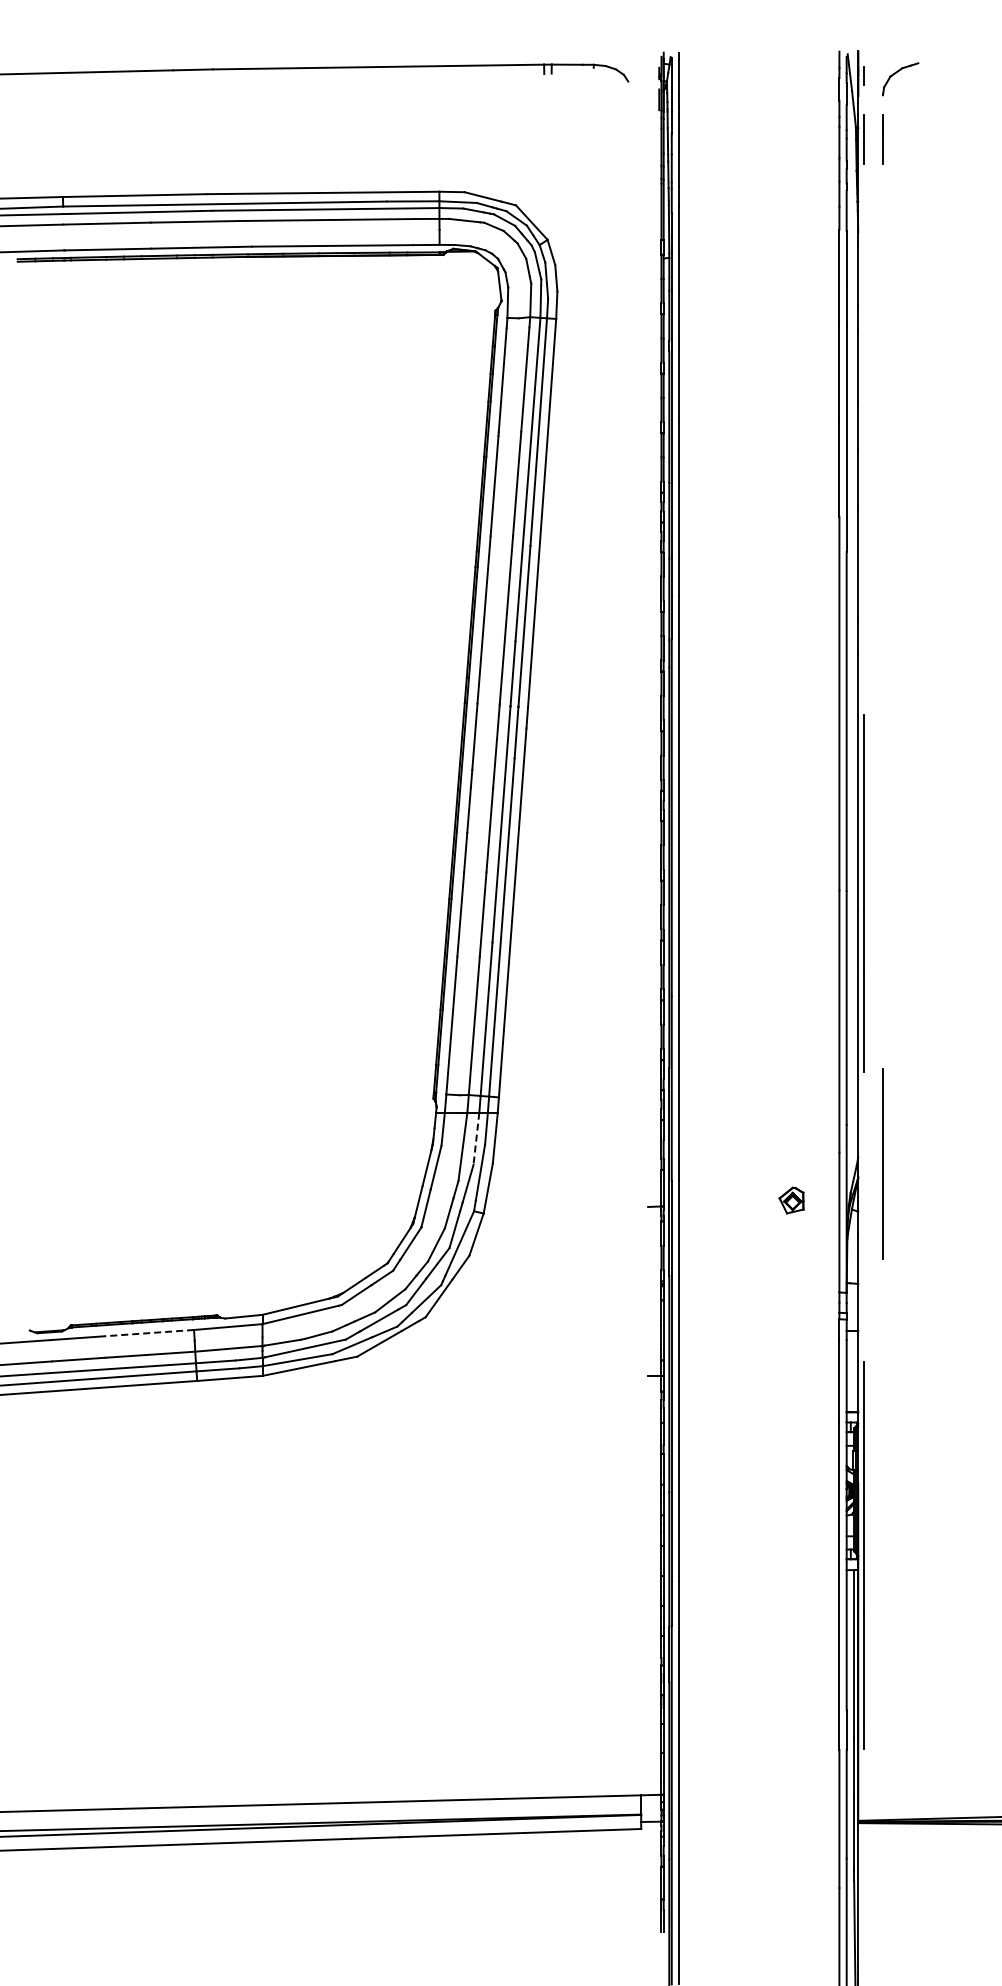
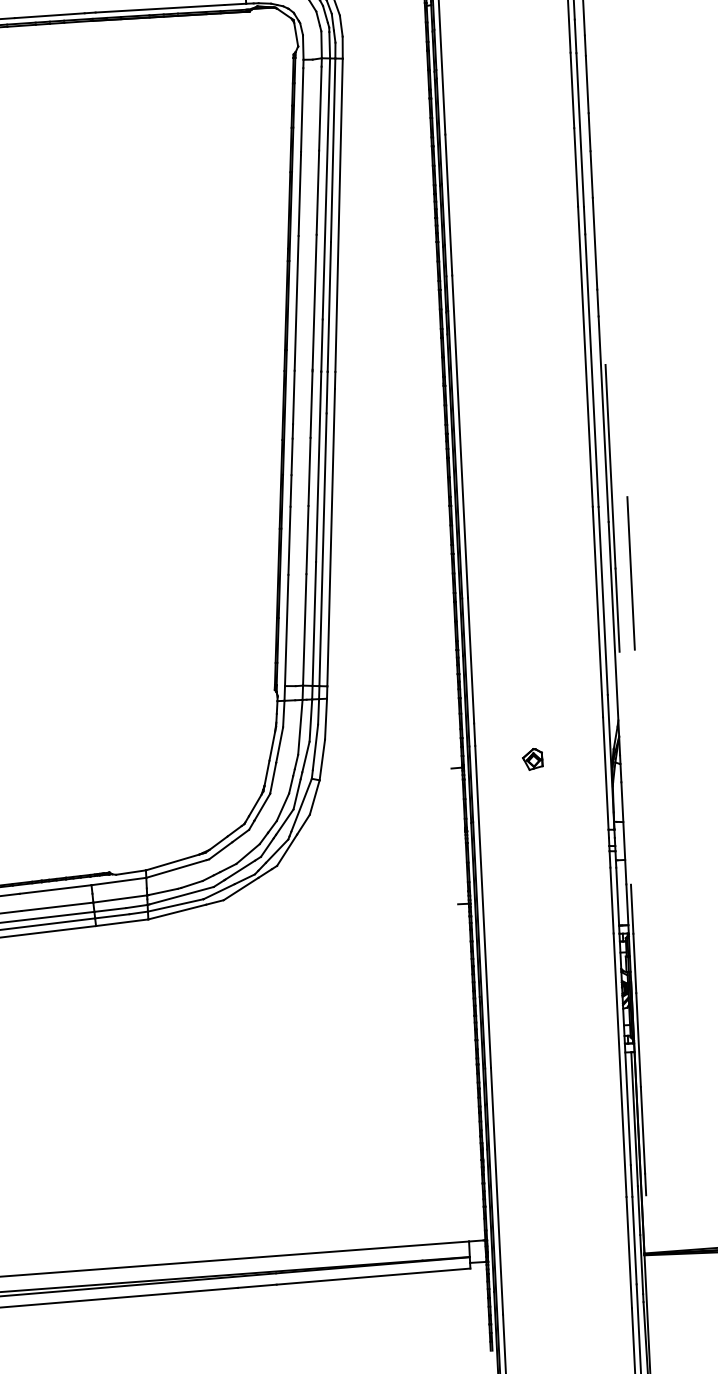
line: (476, 1139) -> (310, 721), dashed -> solid
line: (882, 1163) -> (630, 573), moved
part: (791, 1200) -> (532, 759), moved
line: (149, 1333) -> (55, 889), dashed -> solid

